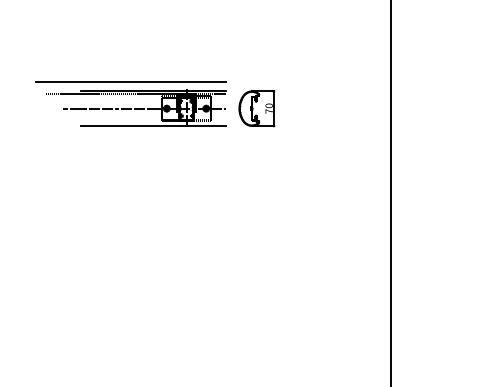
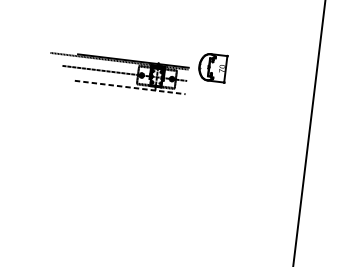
line: (131, 81) -> (117, 51), removed
part: (256, 108) -> (212, 67), moved
line: (154, 125) -> (130, 87), solid -> dashed

